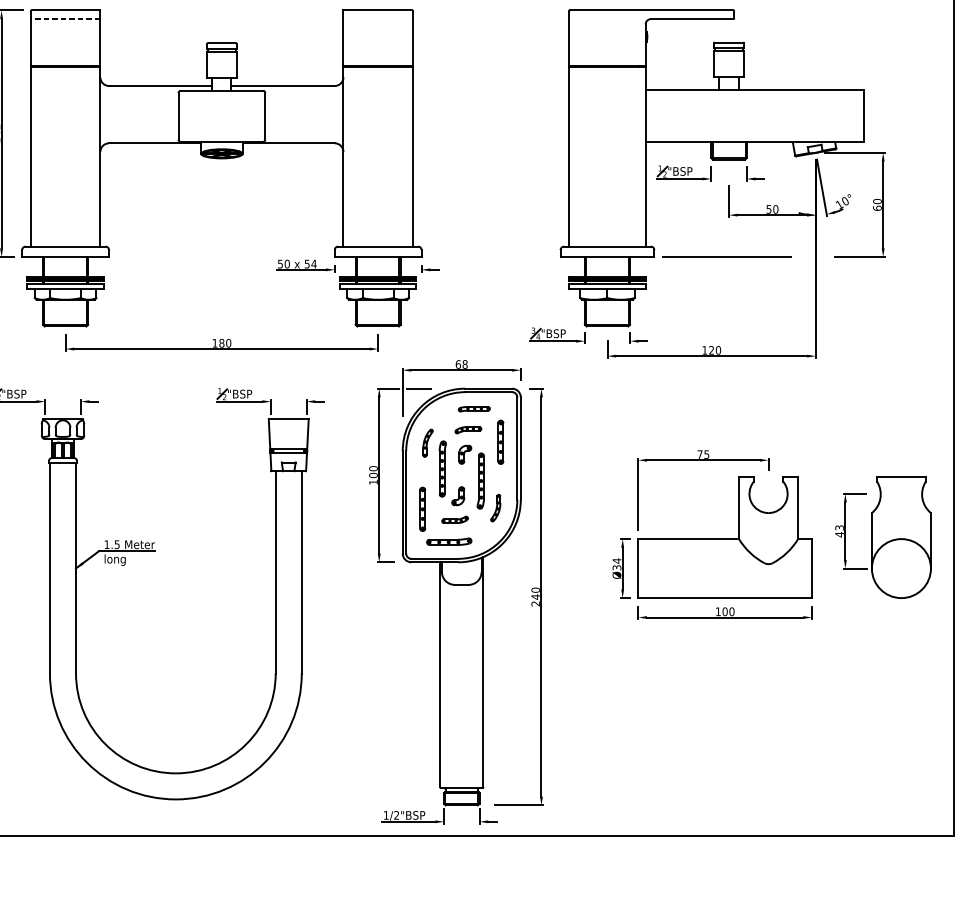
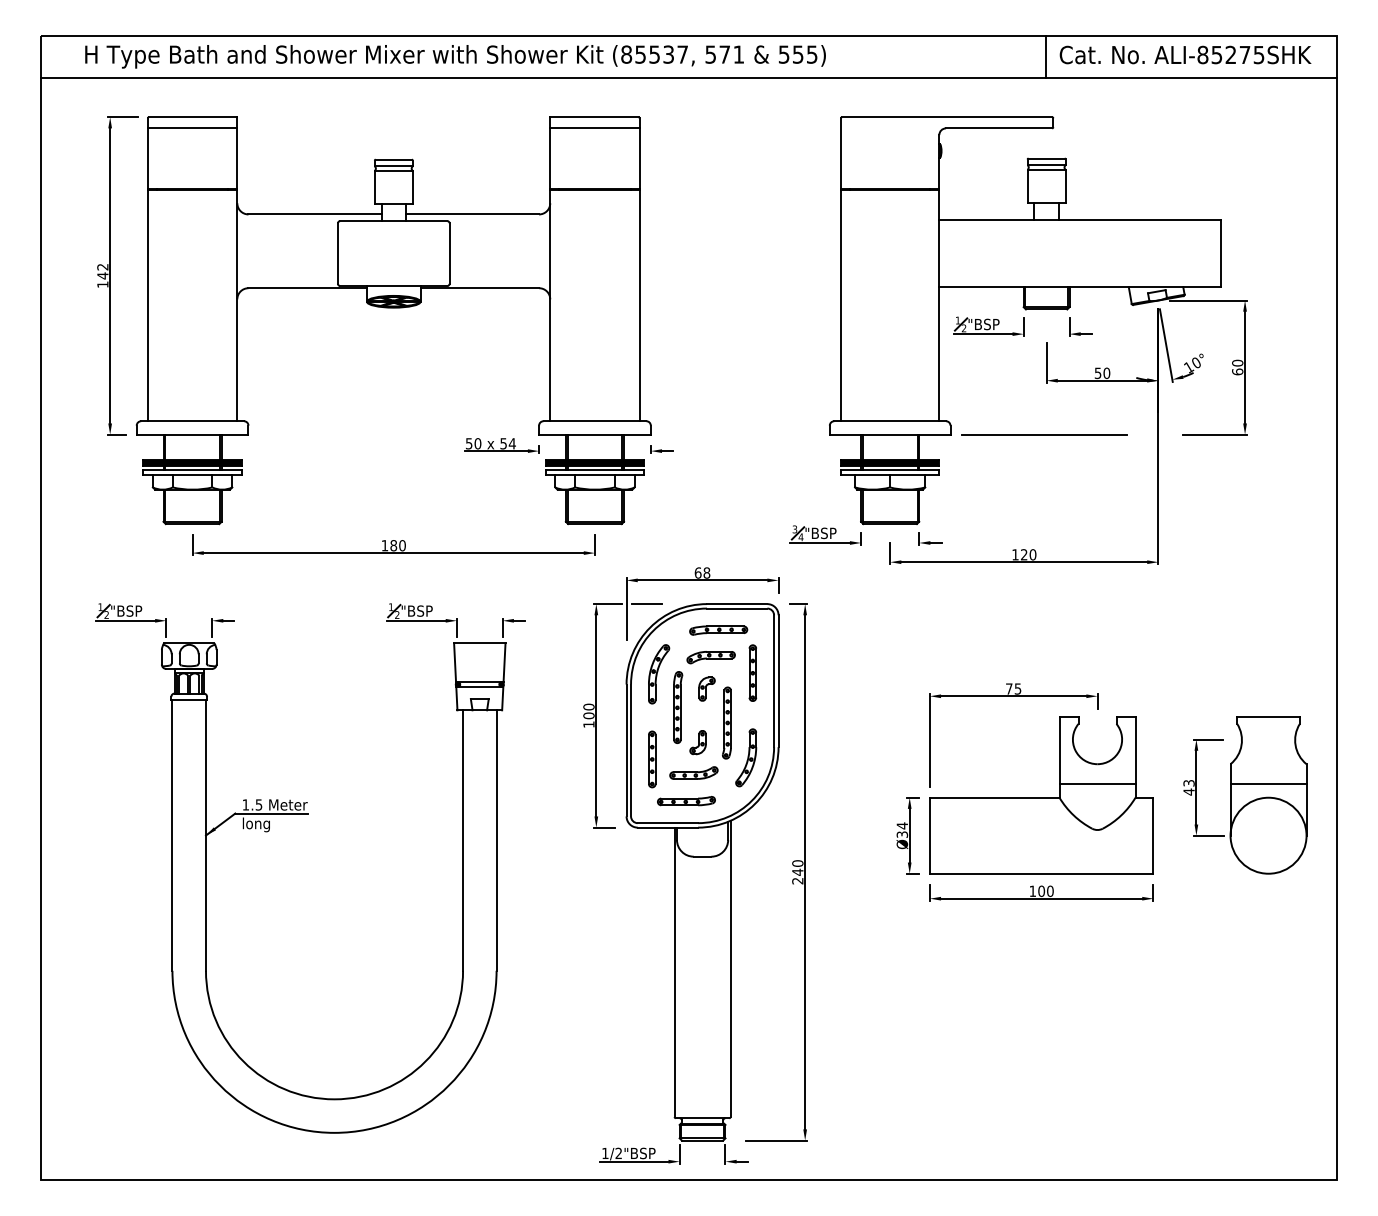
line: (65, 19) -> (192, 128), dashed -> solid
line: (377, 19) -> (594, 128), added
part: (474, 409) -> (718, 630), size x1.43
part: (467, 430) -> (710, 657), size x1.43
part: (428, 443) -> (659, 674), size x1.67
part: (495, 507) -> (746, 757), size x1.67
part: (454, 519) -> (693, 772), size x1.43
line: (768, 528) -> (1097, 784), added
line: (901, 528) -> (1268, 784), added

